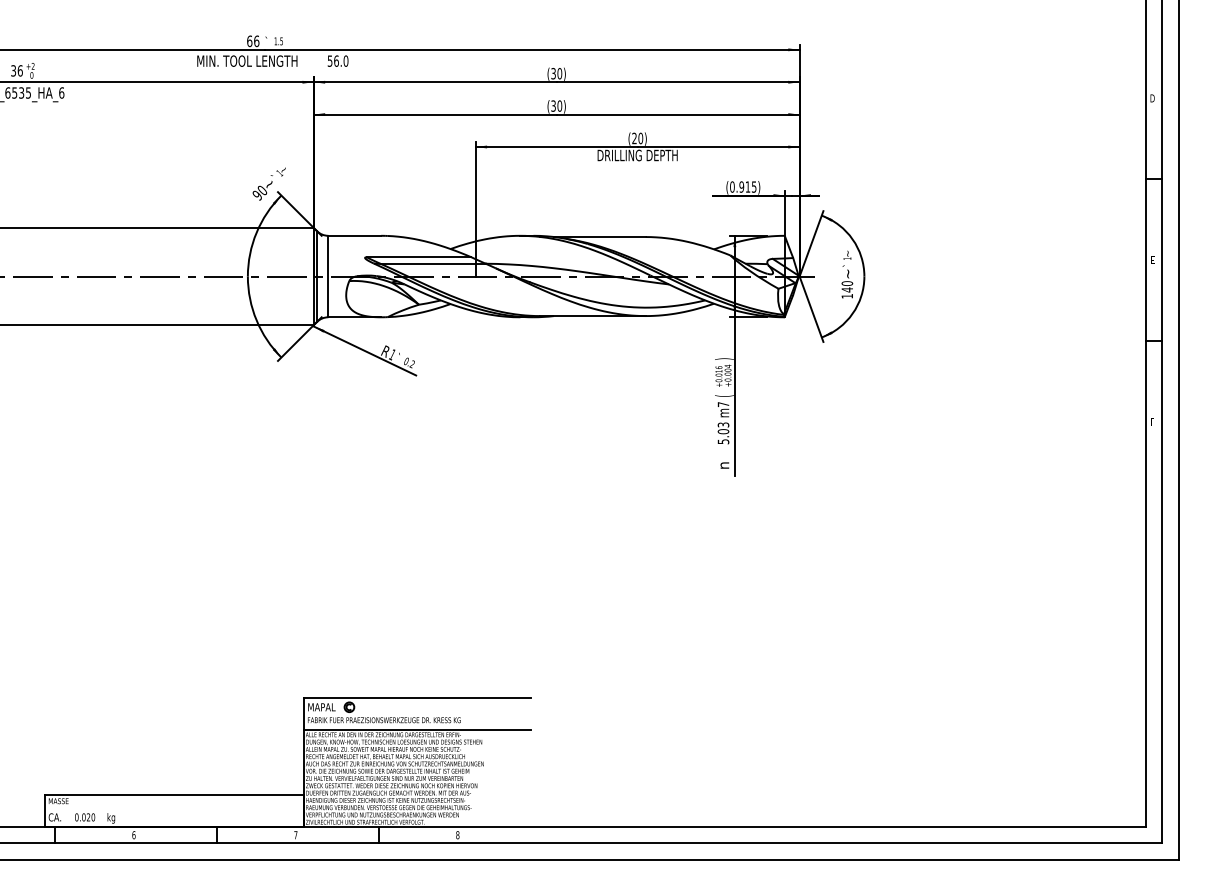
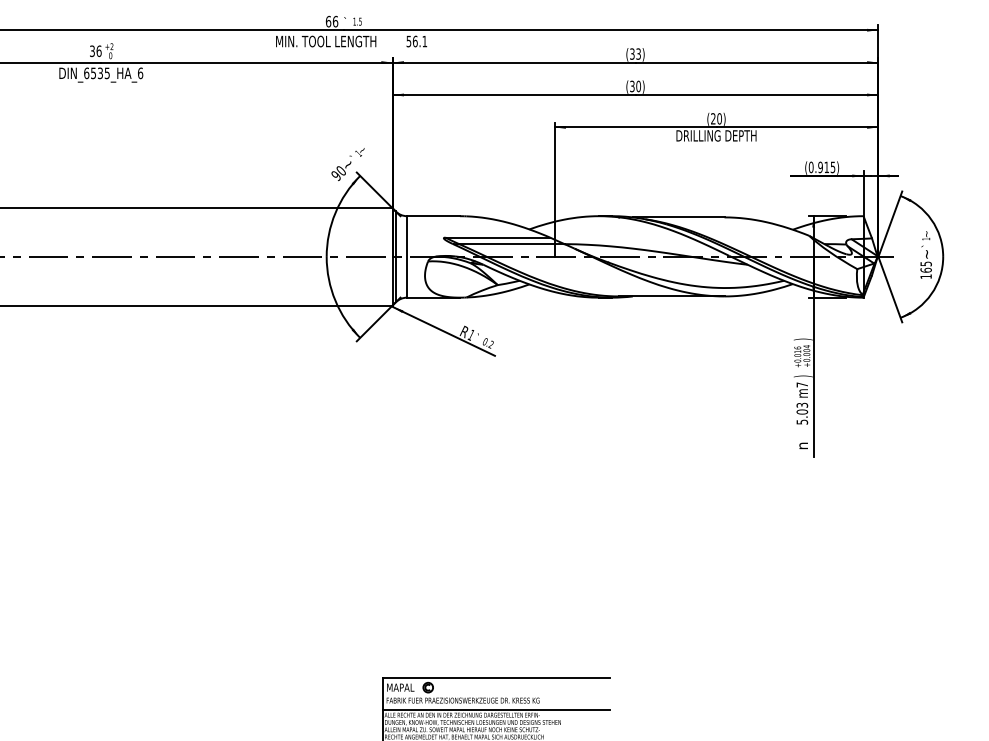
text: (345, 60) -> (424, 40), 56.0 -> 56.1
text: (559, 73) -> (638, 53), (30) -> (33)
text: (847, 286) -> (926, 266), 140 -> 165
text: (724, 395) -> (803, 375), ( -> )

